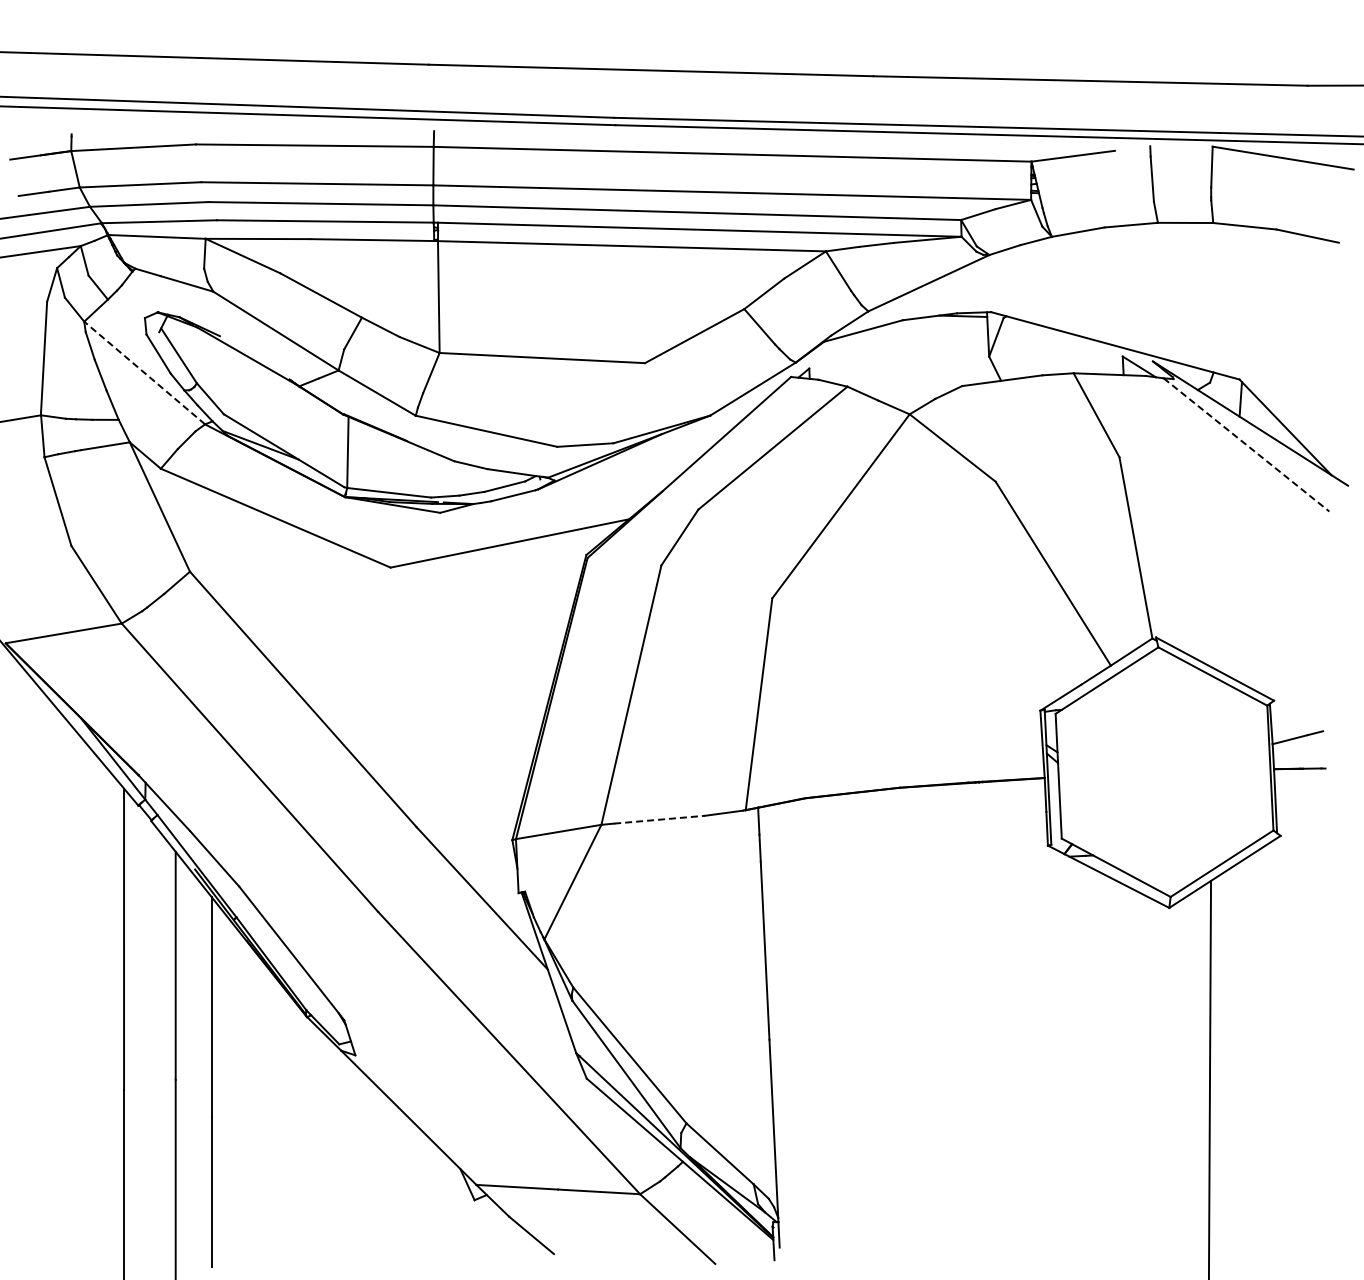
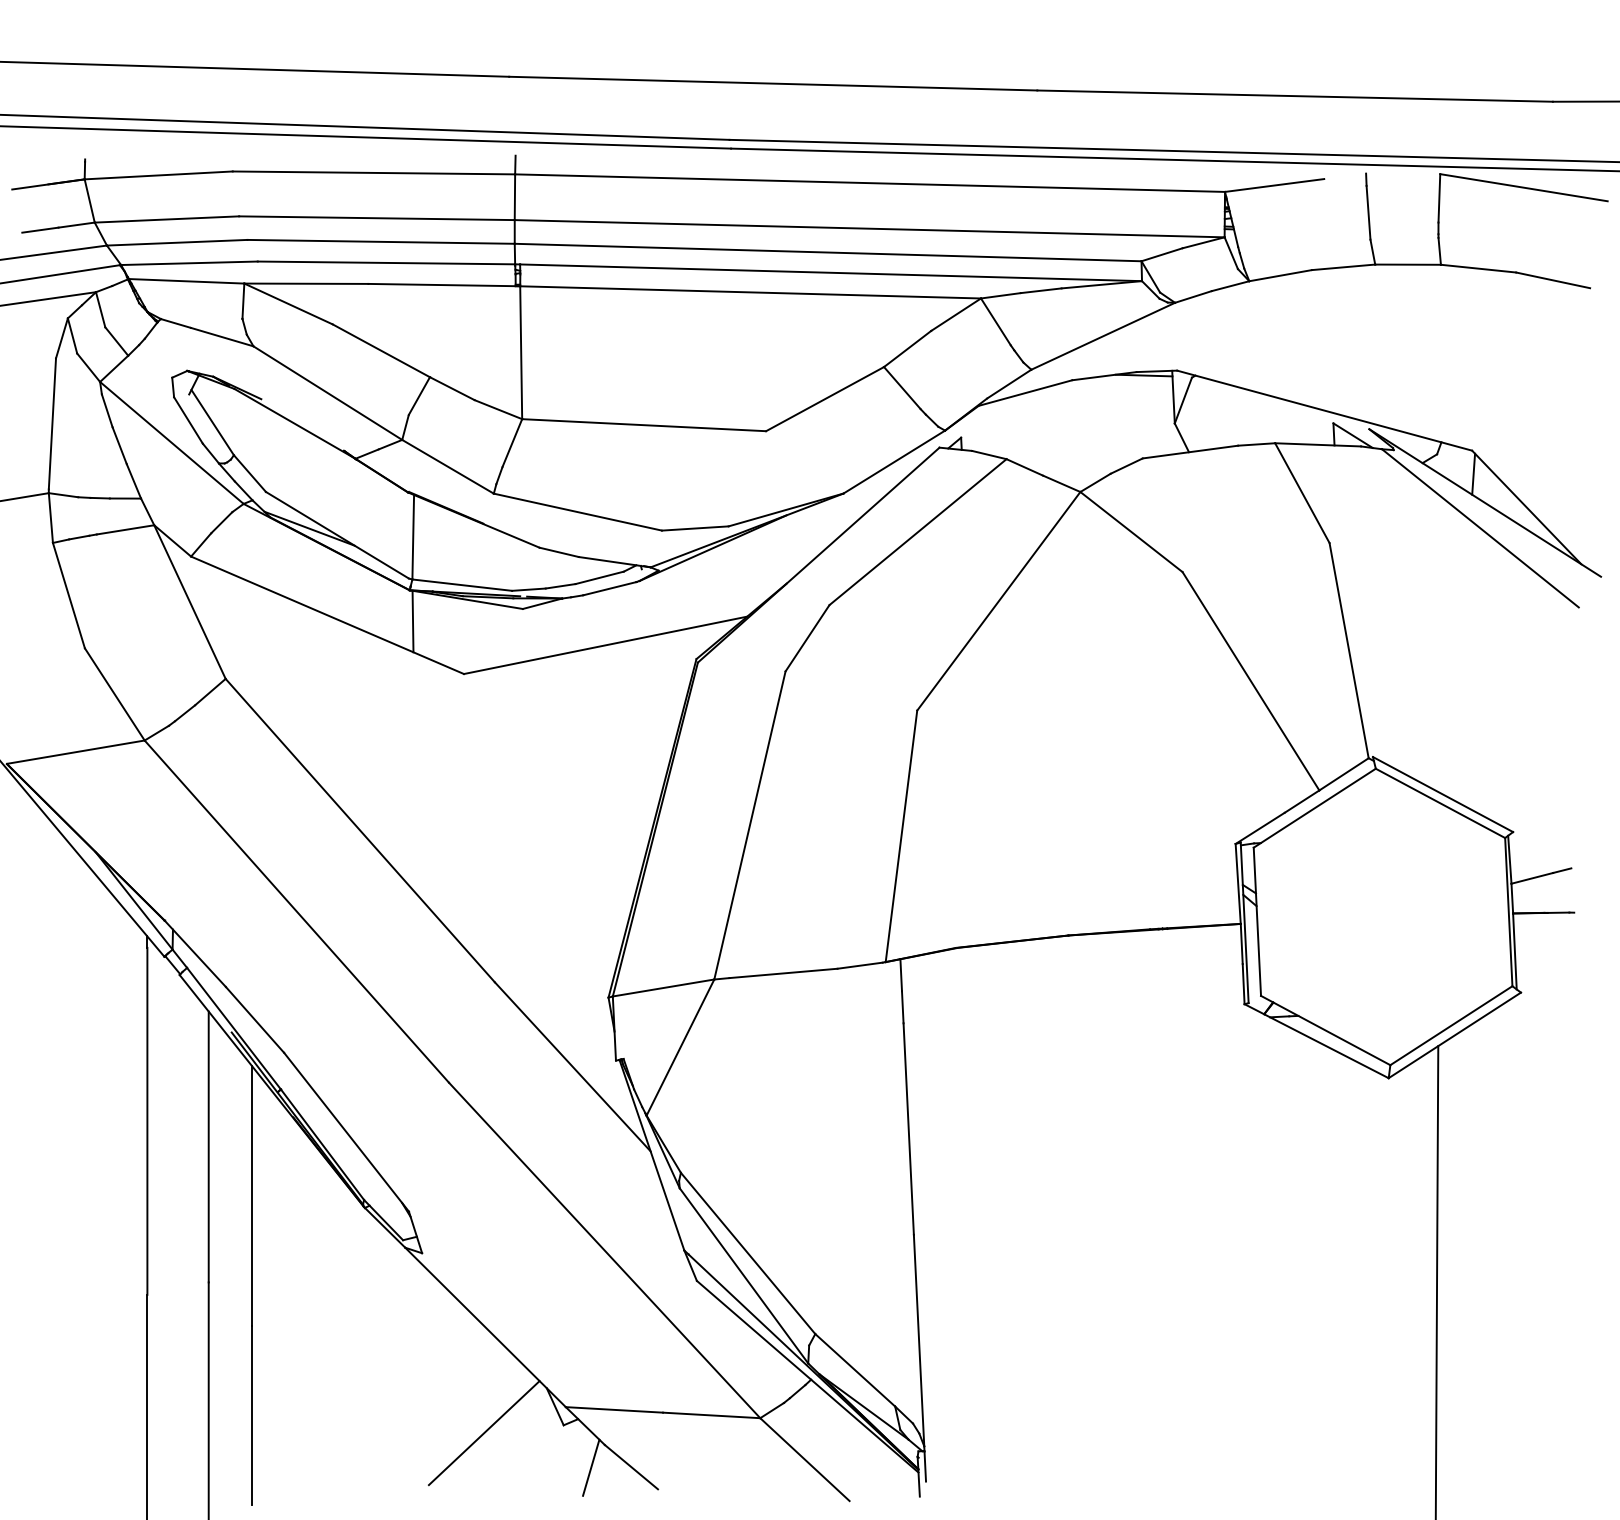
line: (144, 372) -> (171, 442), dashed -> solid
line: (1246, 445) -> (1480, 529), dashed -> solid
line: (347, 523) -> (412, 621), added
line: (659, 819) -> (783, 973), dashed -> solid
line: (407, 1206) -> (484, 1432), added
line: (497, 1235) -> (590, 1467), added

